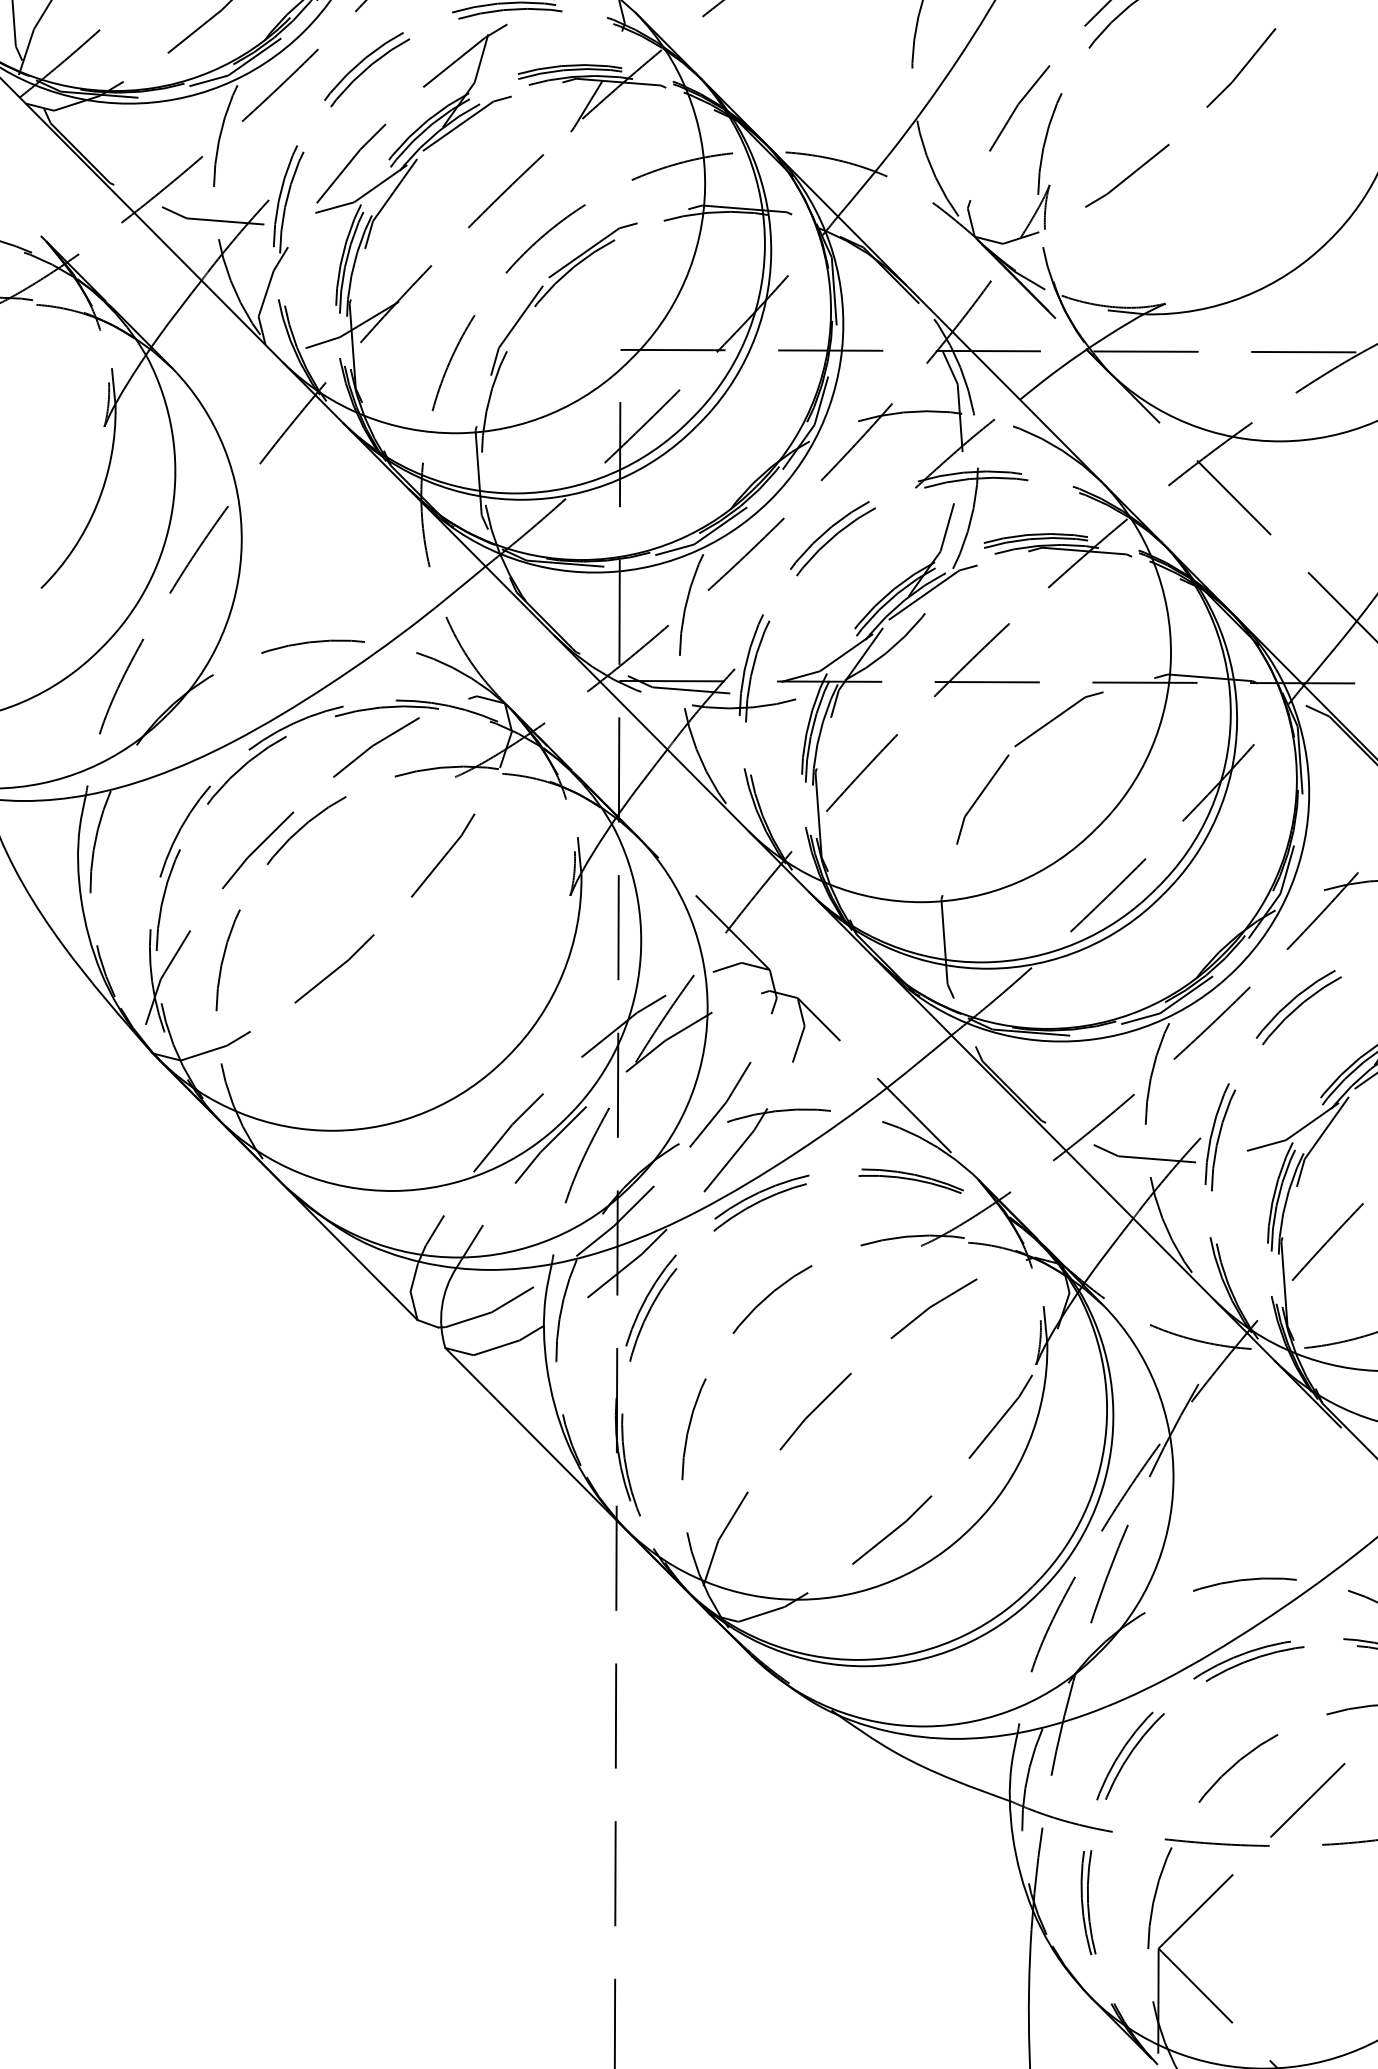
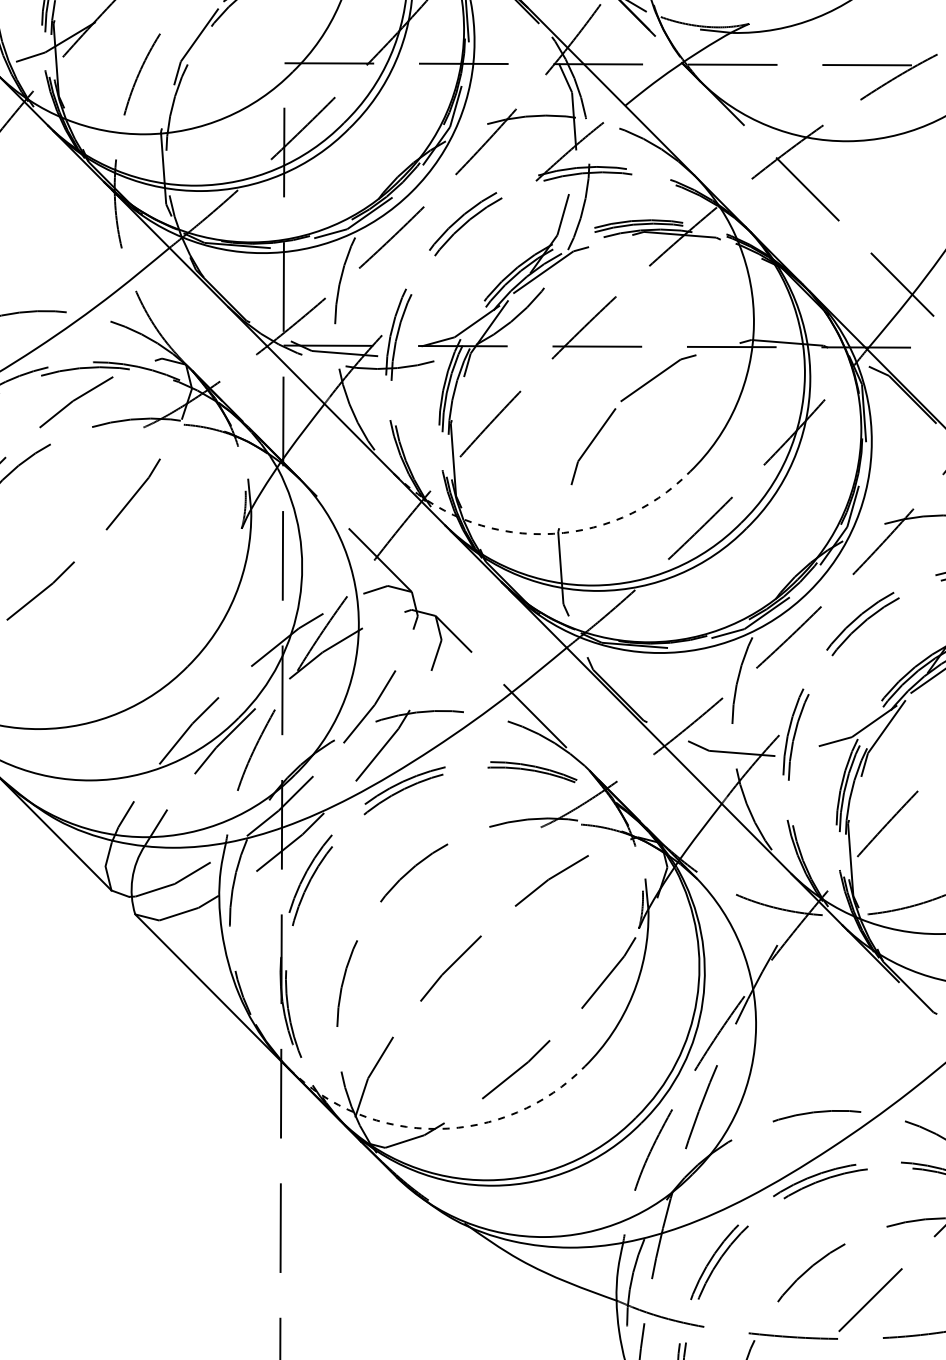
arc: (923, 902) -> (542, 534), solid -> dashed
arc: (799, 1599) -> (437, 1128), solid -> dashed

